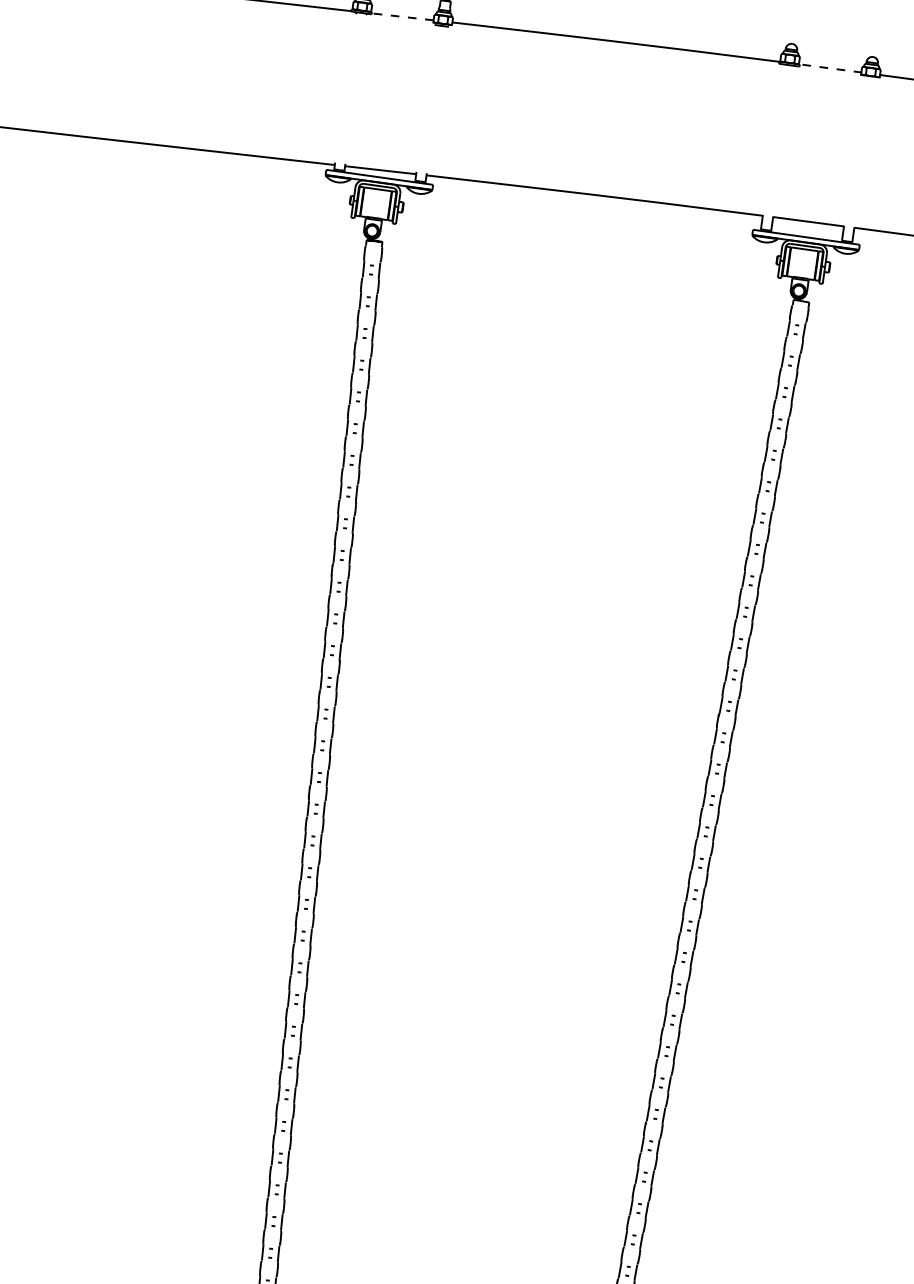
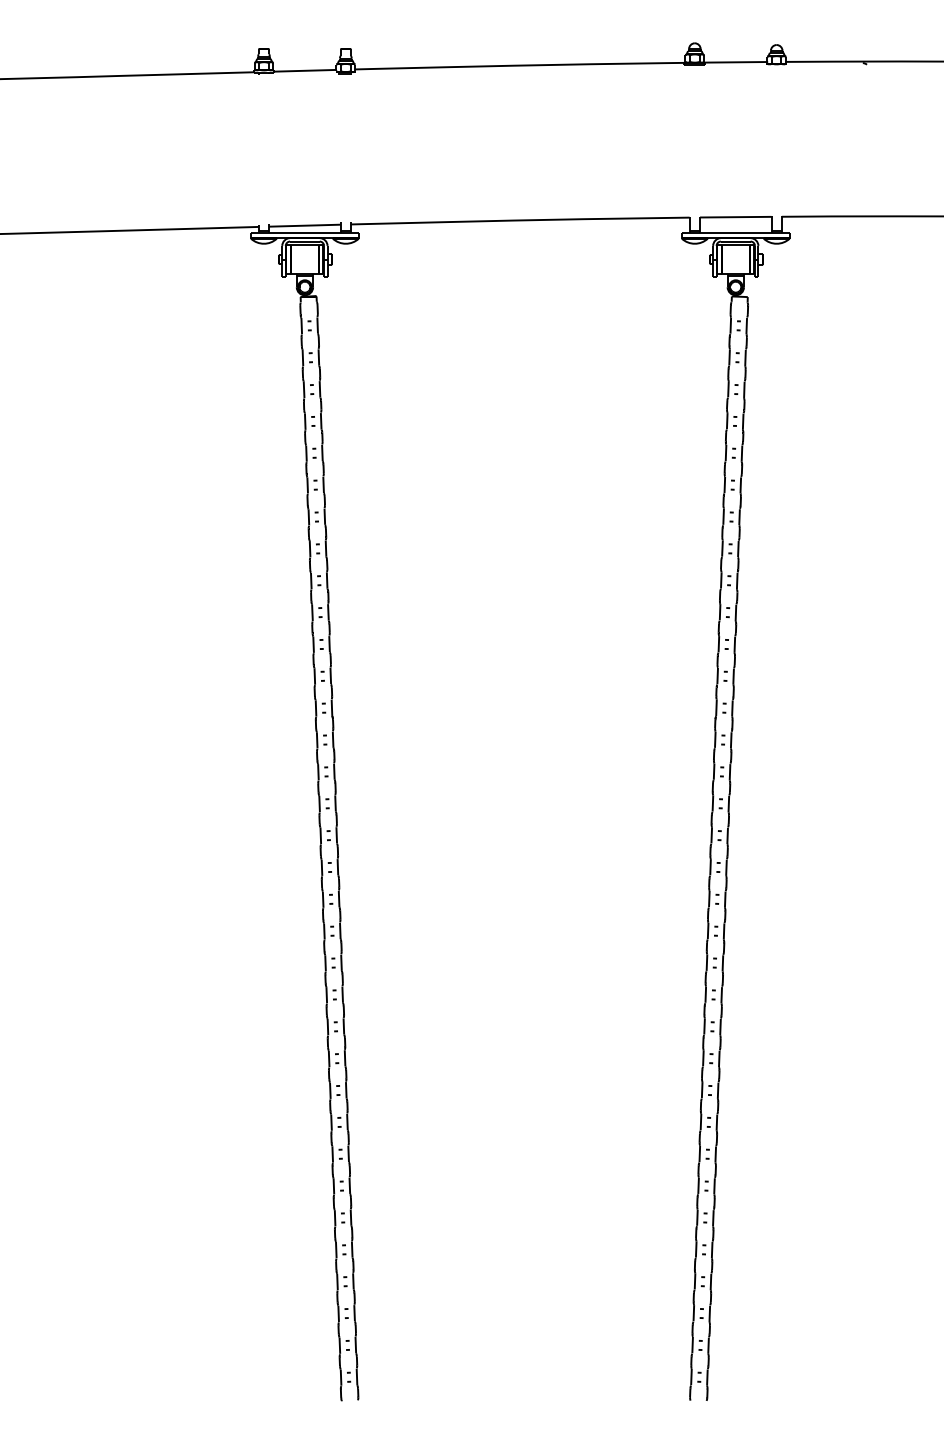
line: (401, 16) -> (304, 70), dashed -> solid
line: (829, 68) -> (735, 62), dashed -> solid

